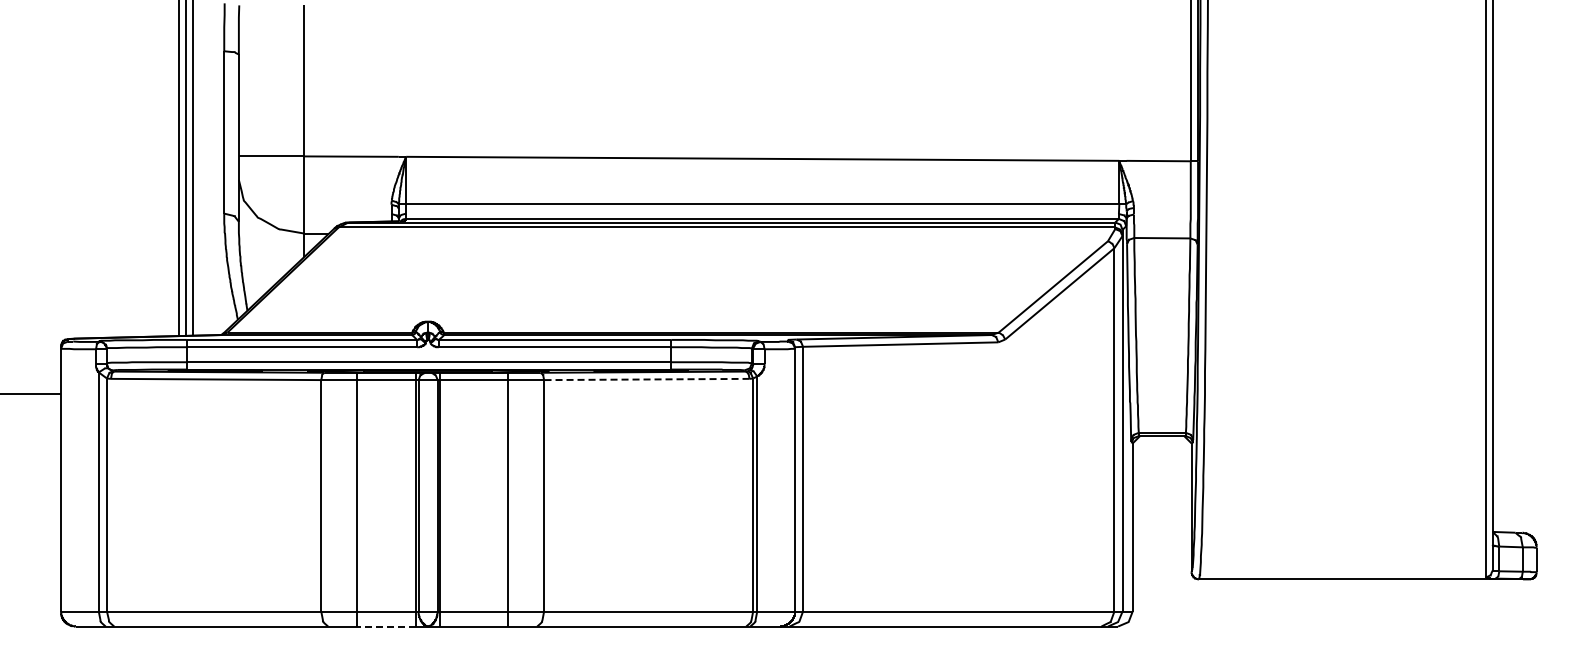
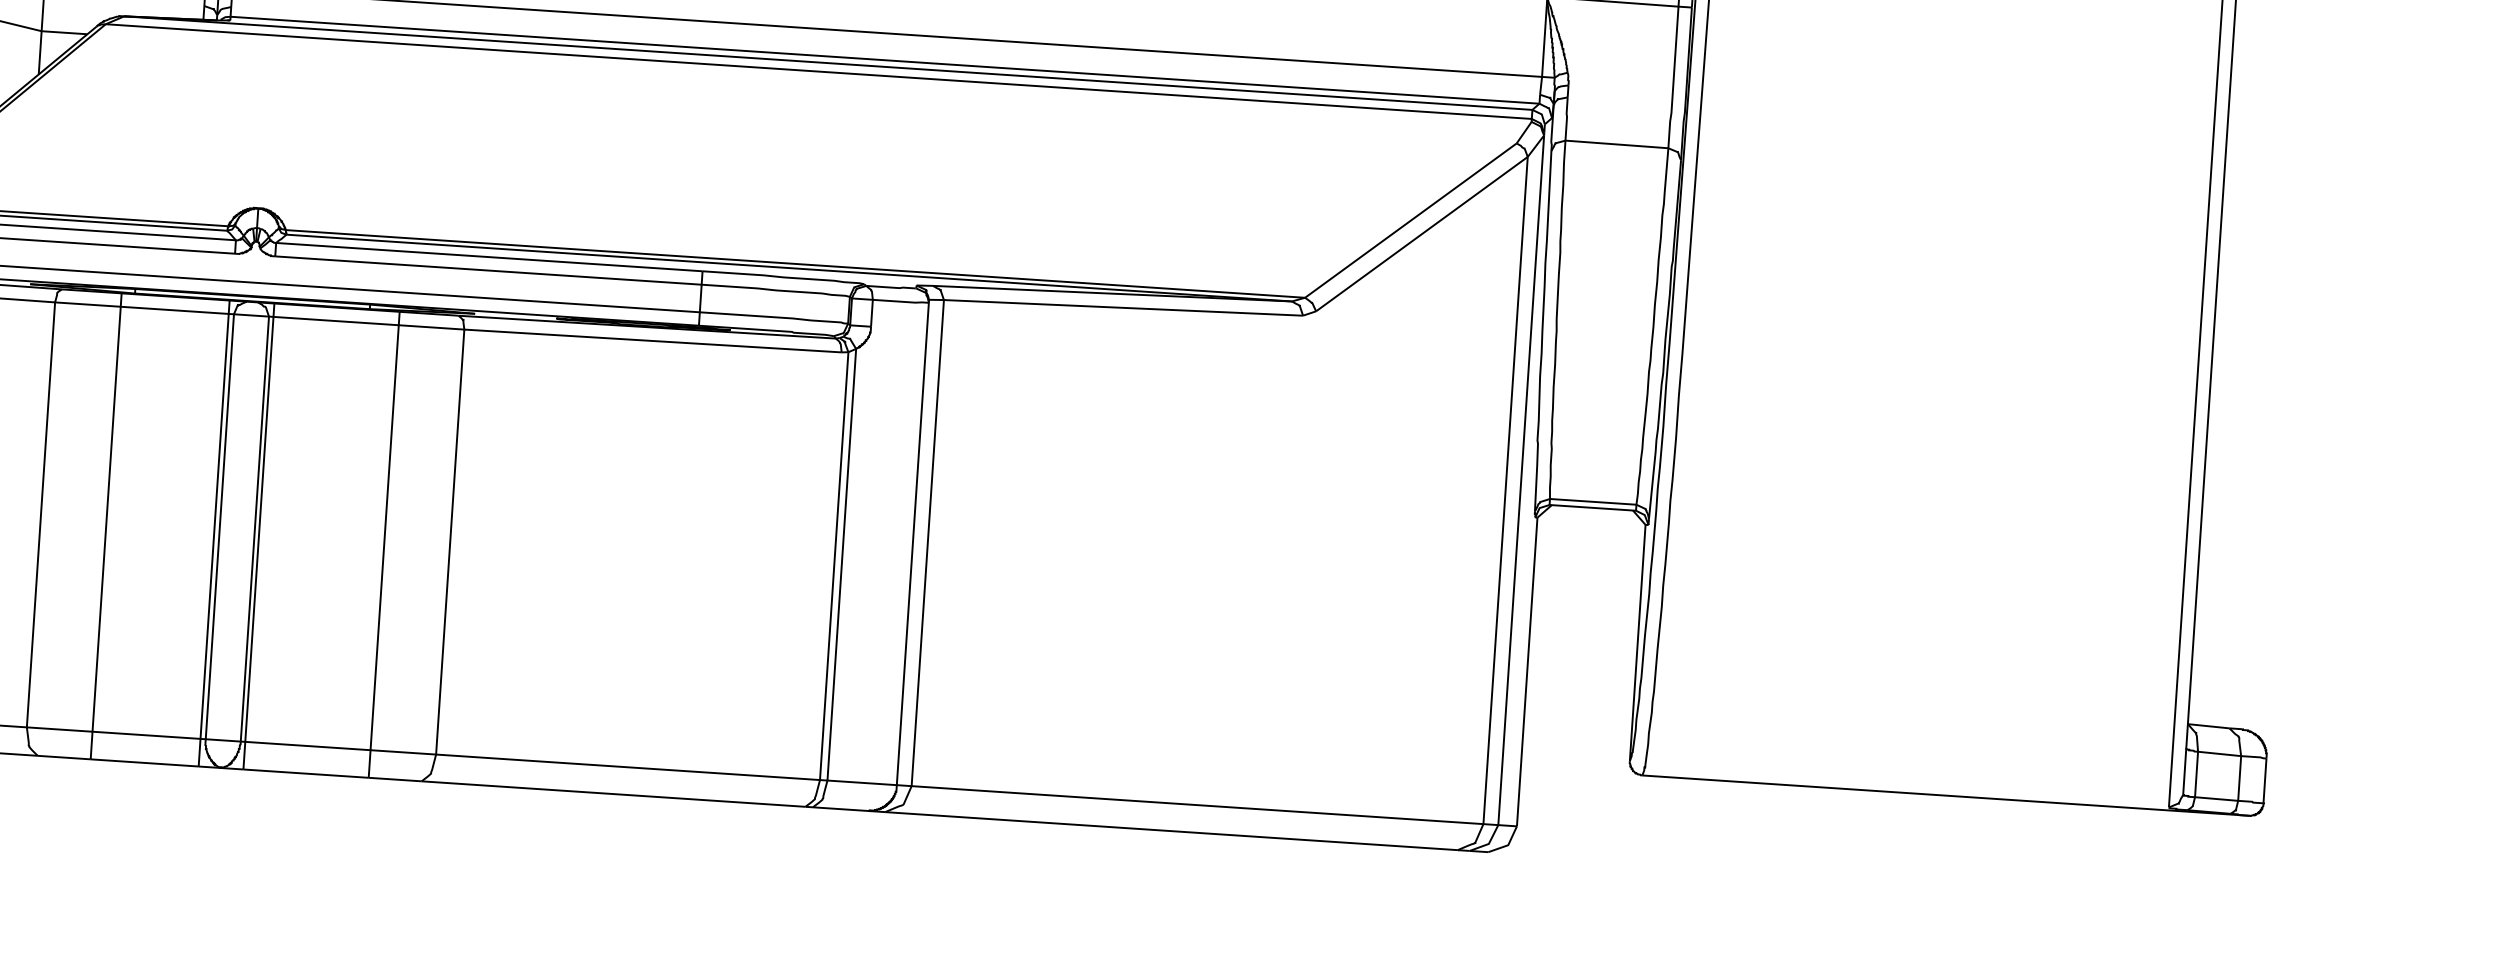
line: (646, 379) -> (652, 340), dashed -> solid
line: (385, 626) -> (143, 762), dashed -> solid

